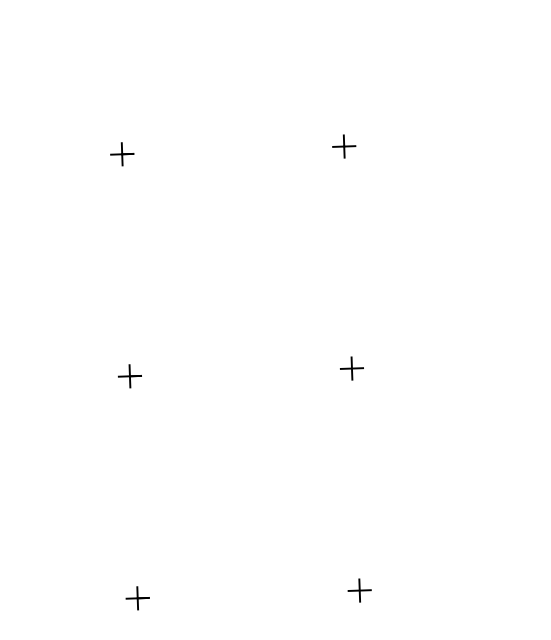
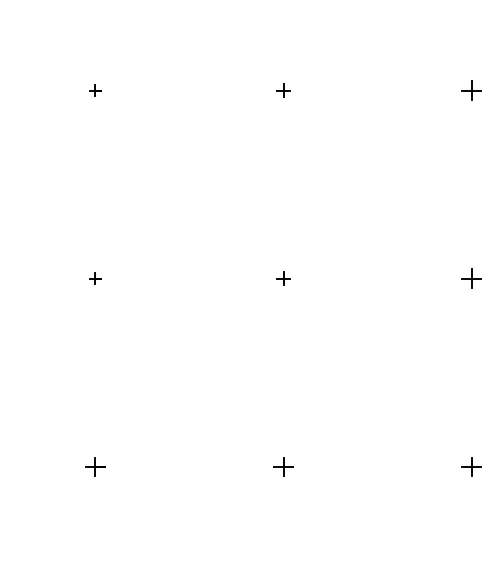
part: (344, 146) -> (283, 90), size x0.7
part: (122, 154) -> (95, 90), size x0.6
part: (351, 368) -> (283, 278), size x0.7
part: (130, 375) -> (95, 278), size x0.6

